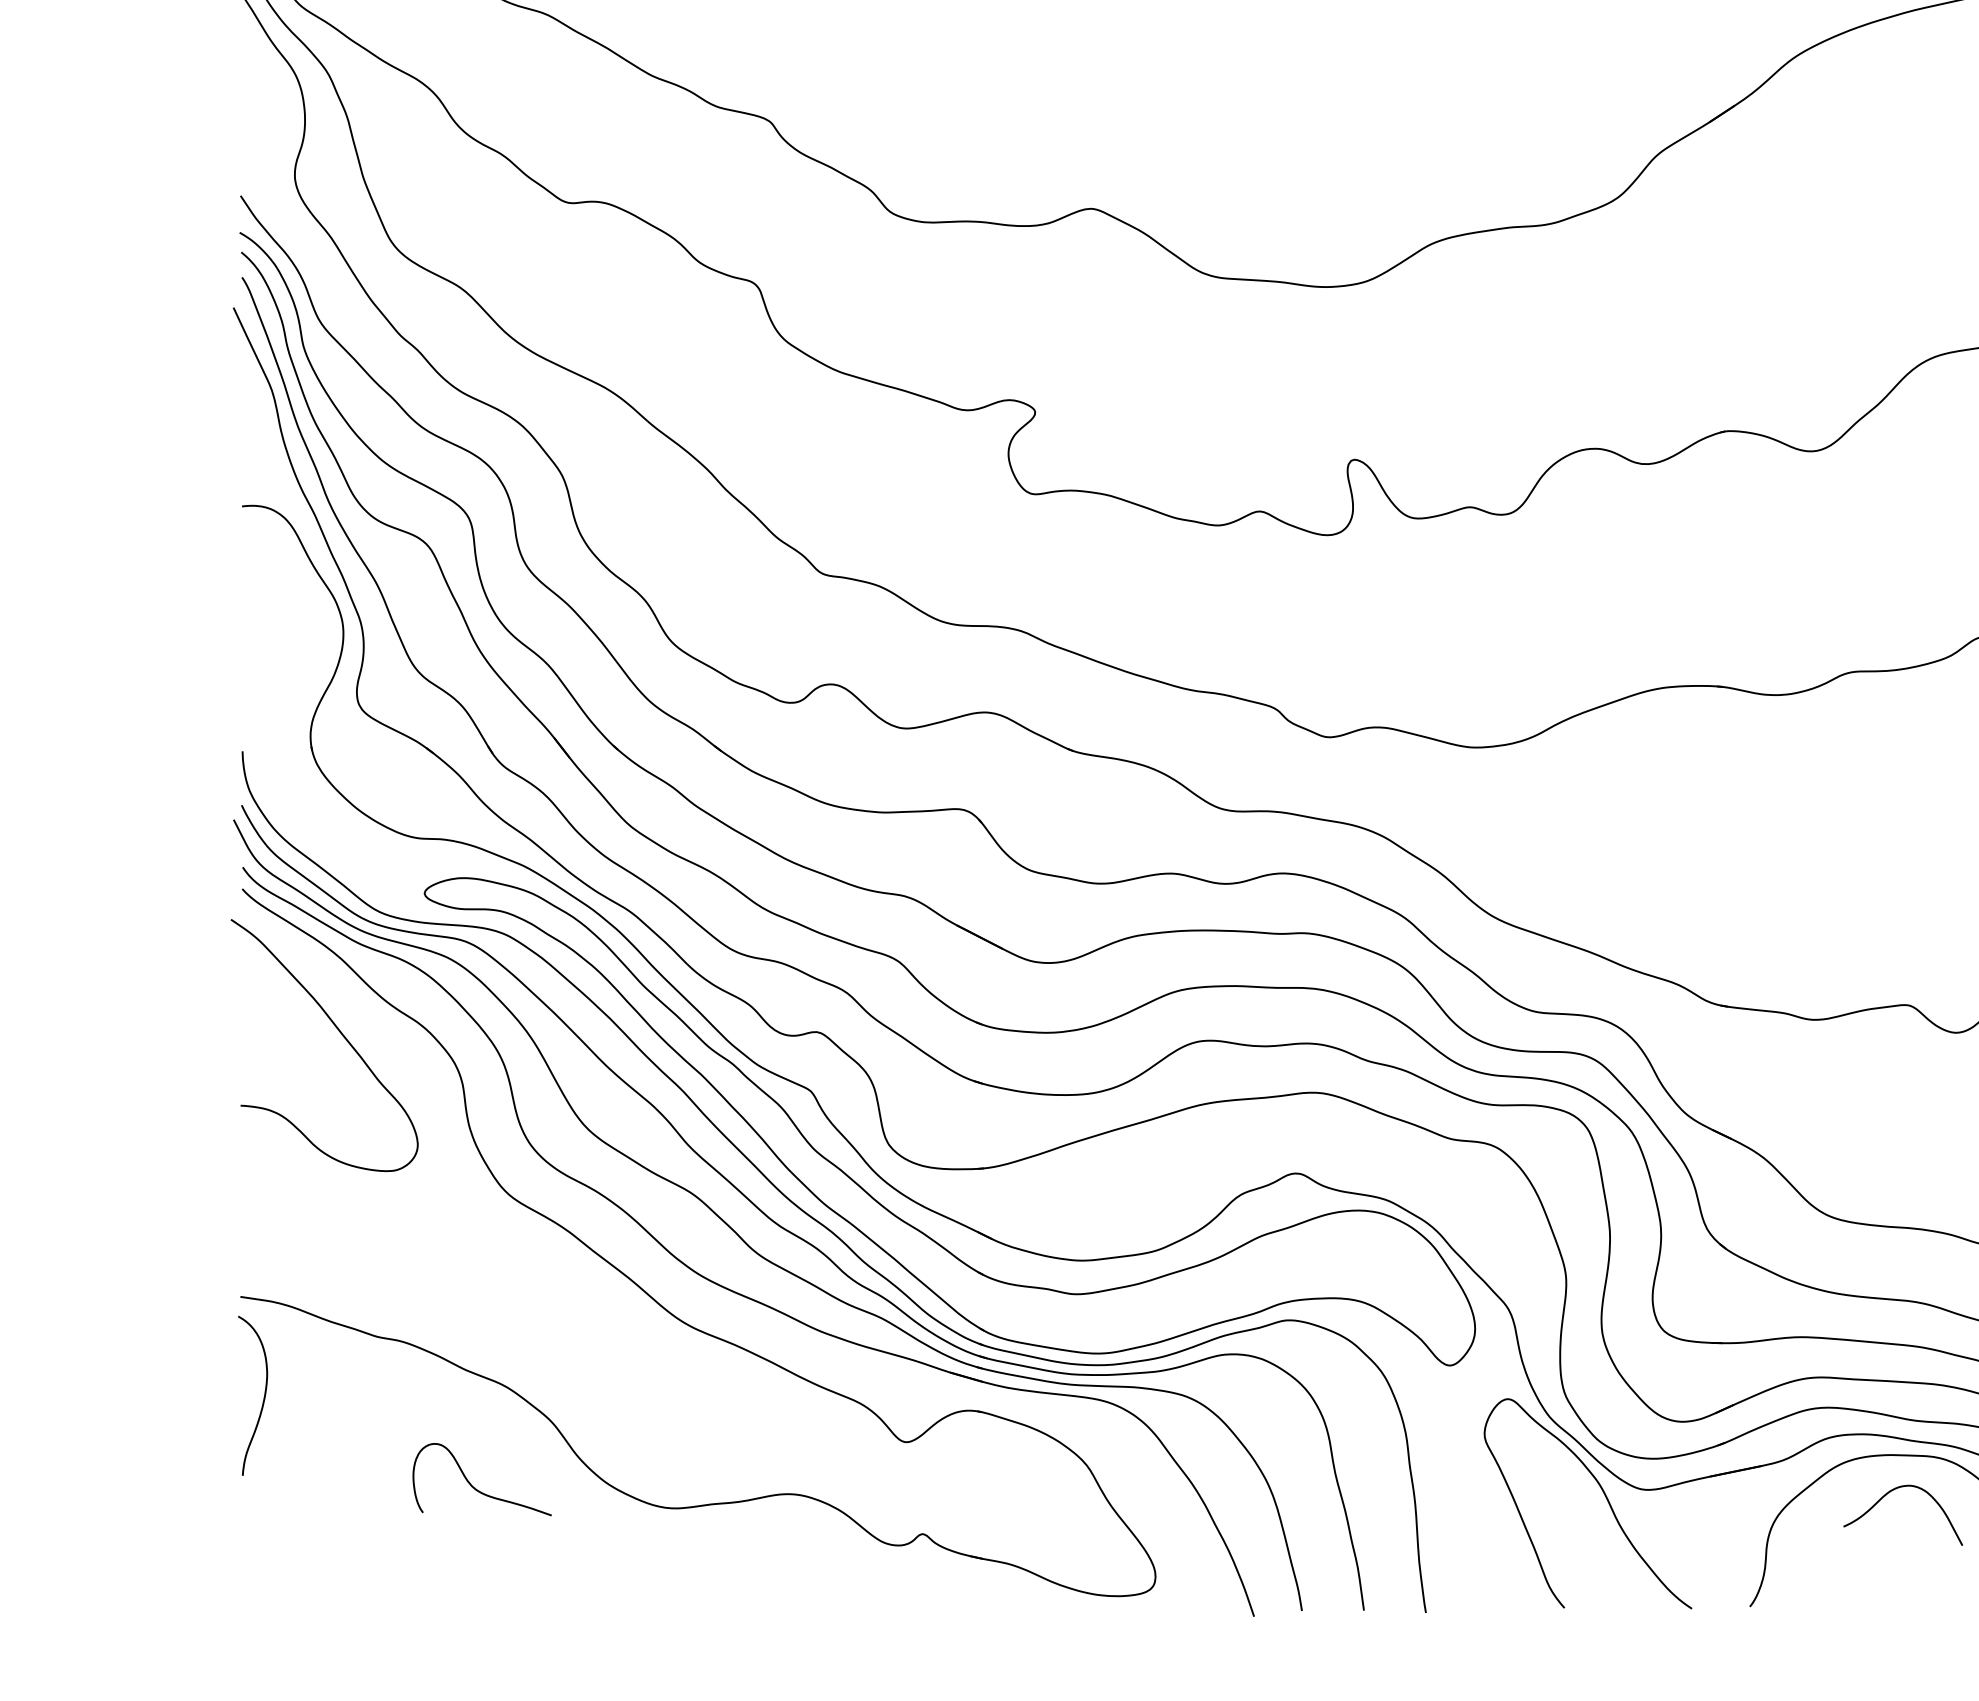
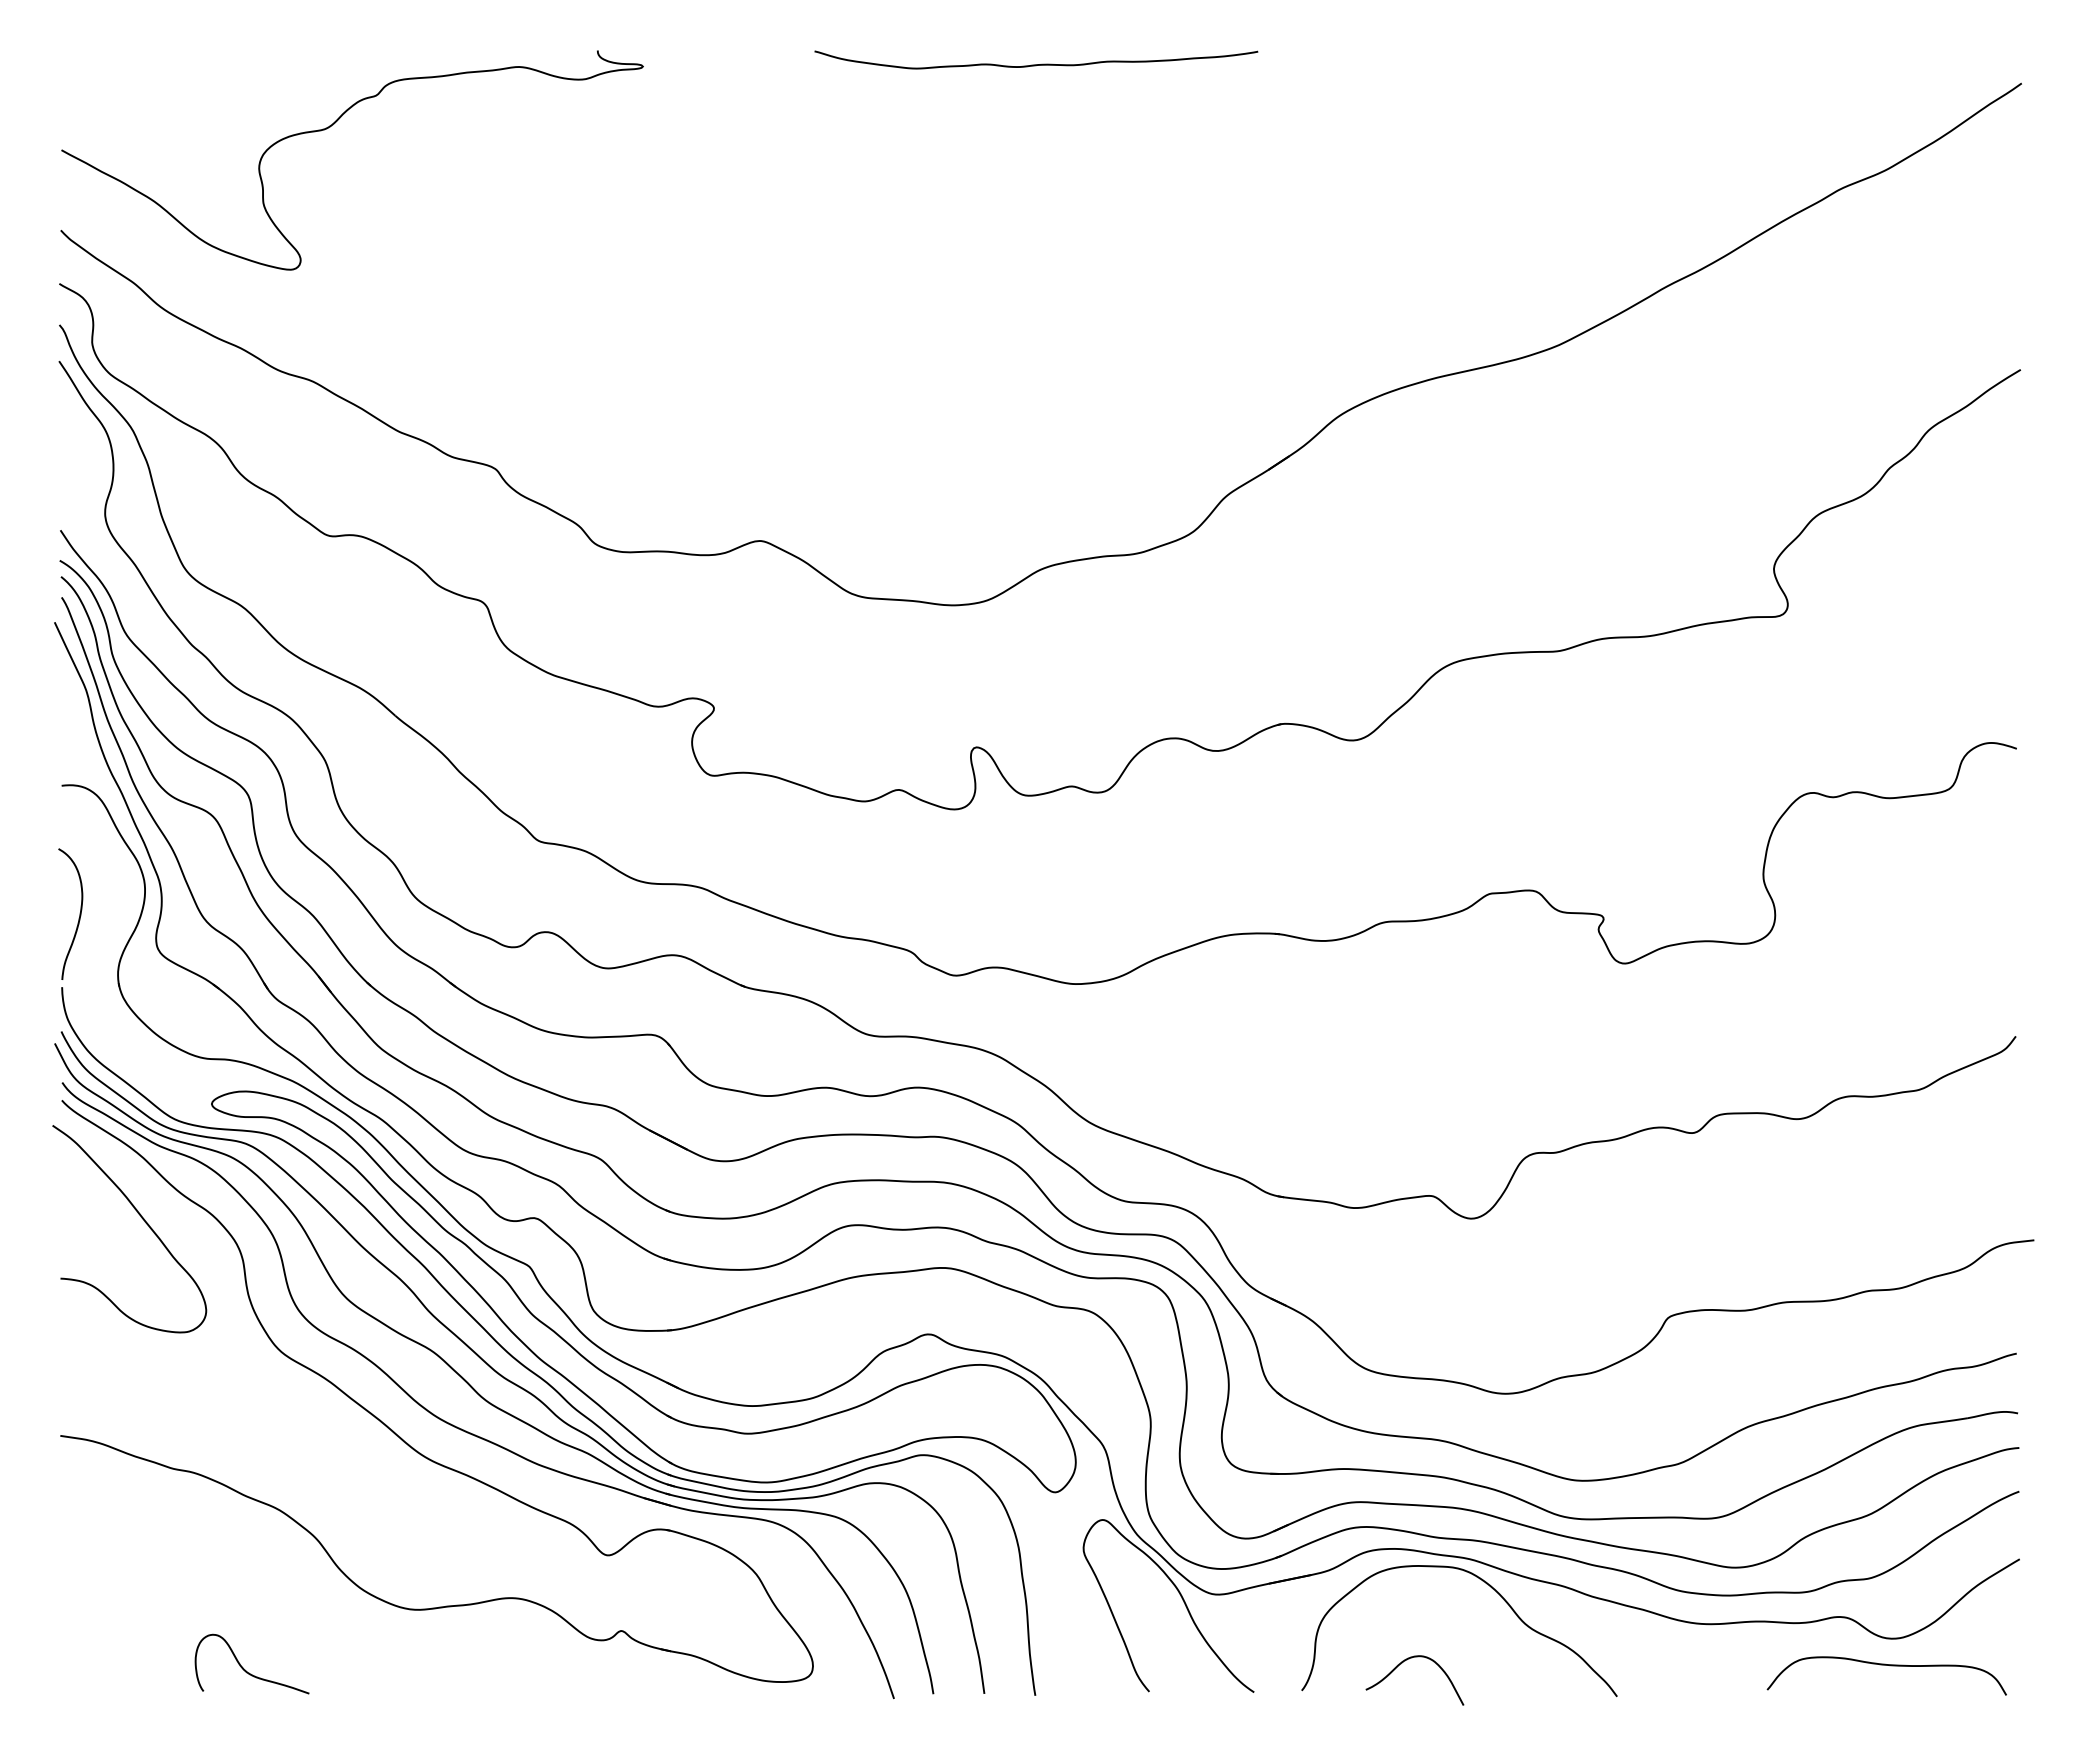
curve: (263, 1394) -> (79, 913), moved
curve: (474, 1486) -> (245, 1669), moved
curve: (1886, 1495) -> (1401, 1664), moved

